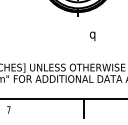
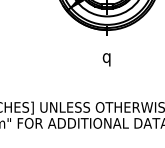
text: (92, 36) -> (106, 59), moved

